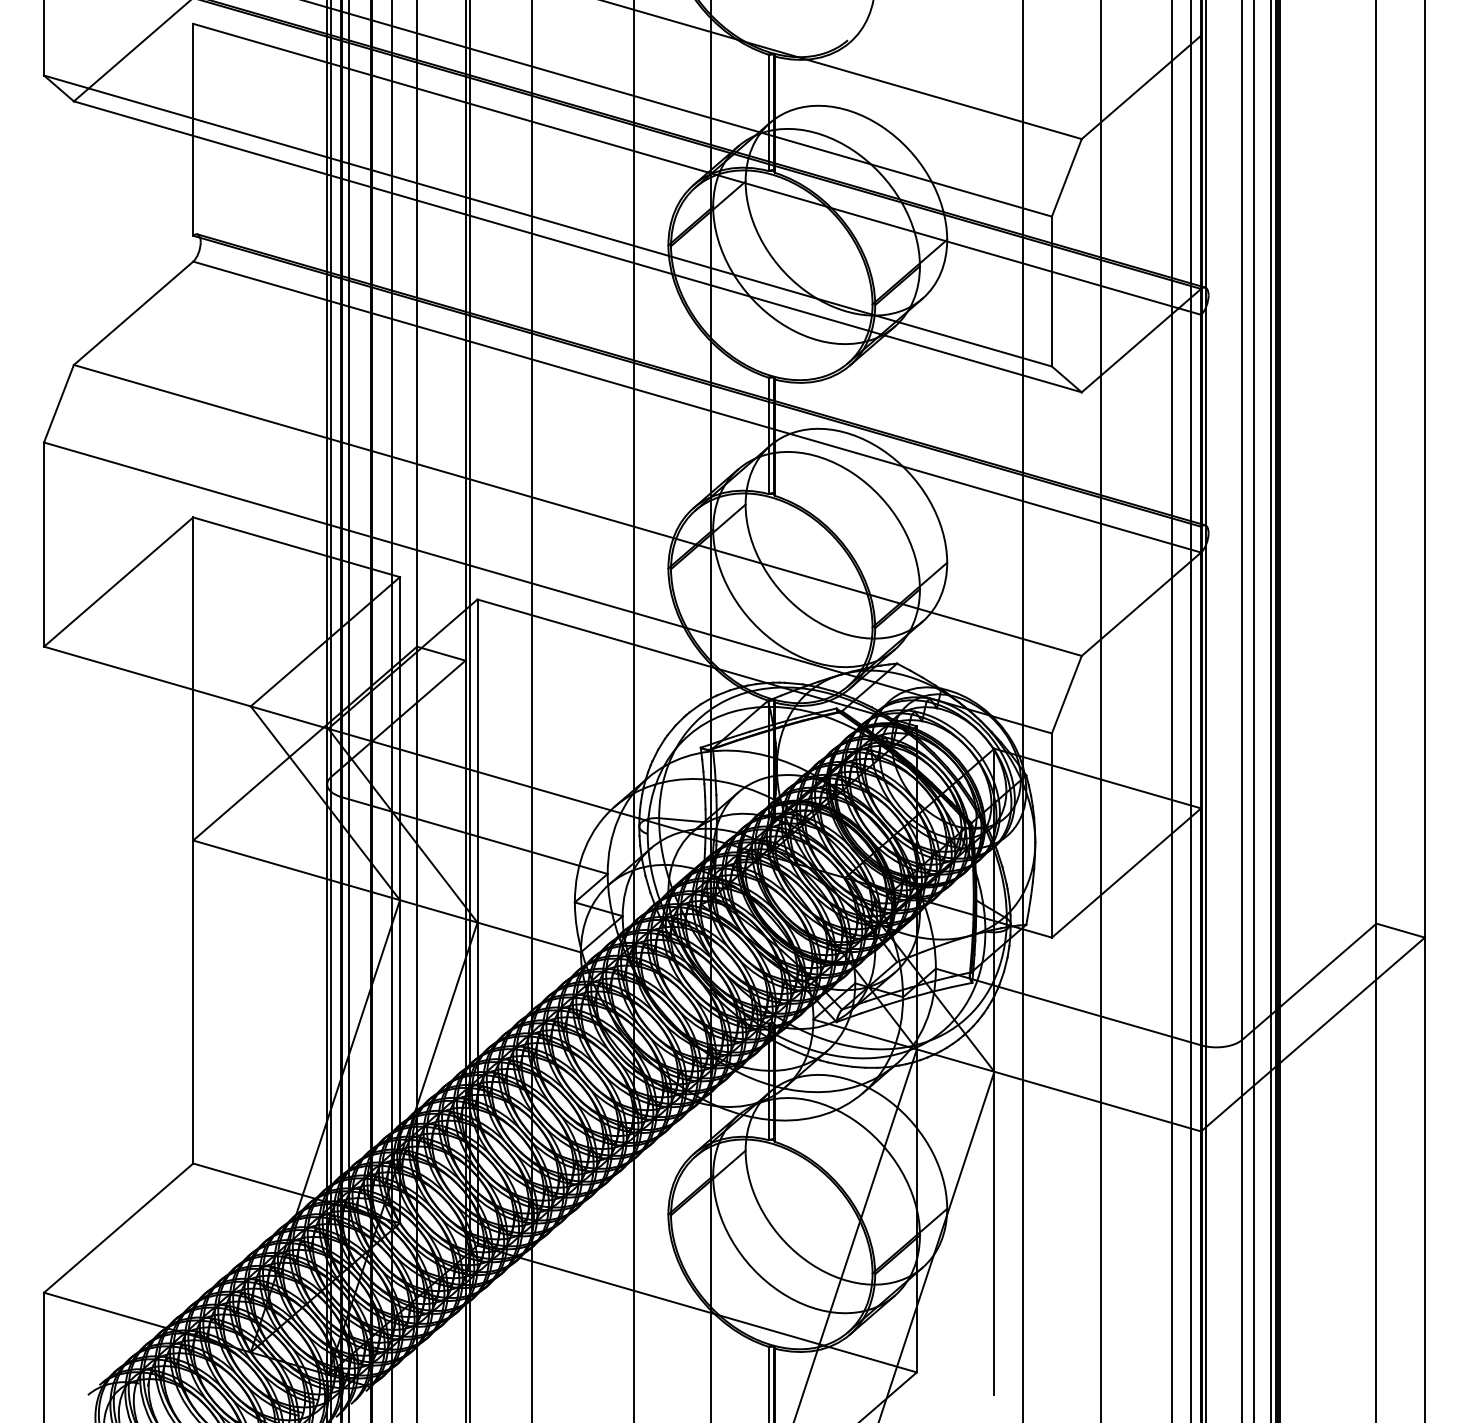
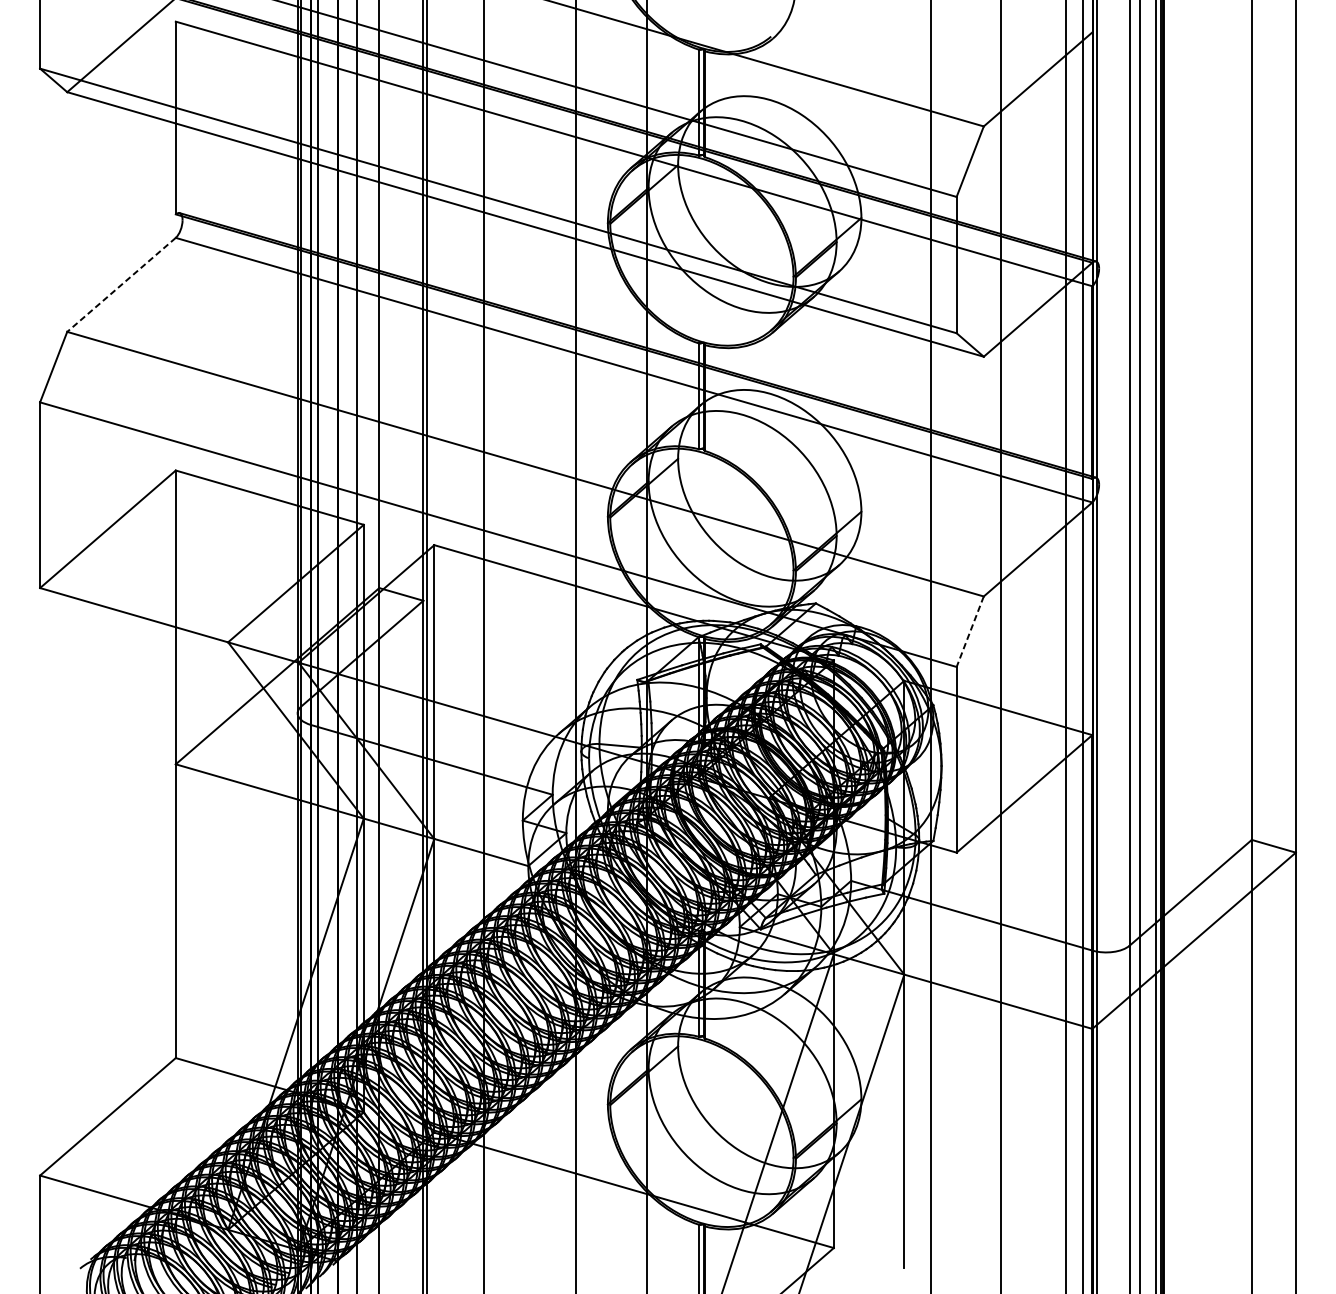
line: (133, 313) -> (121, 285), solid -> dashed
line: (1066, 694) -> (969, 631), solid -> dashed

